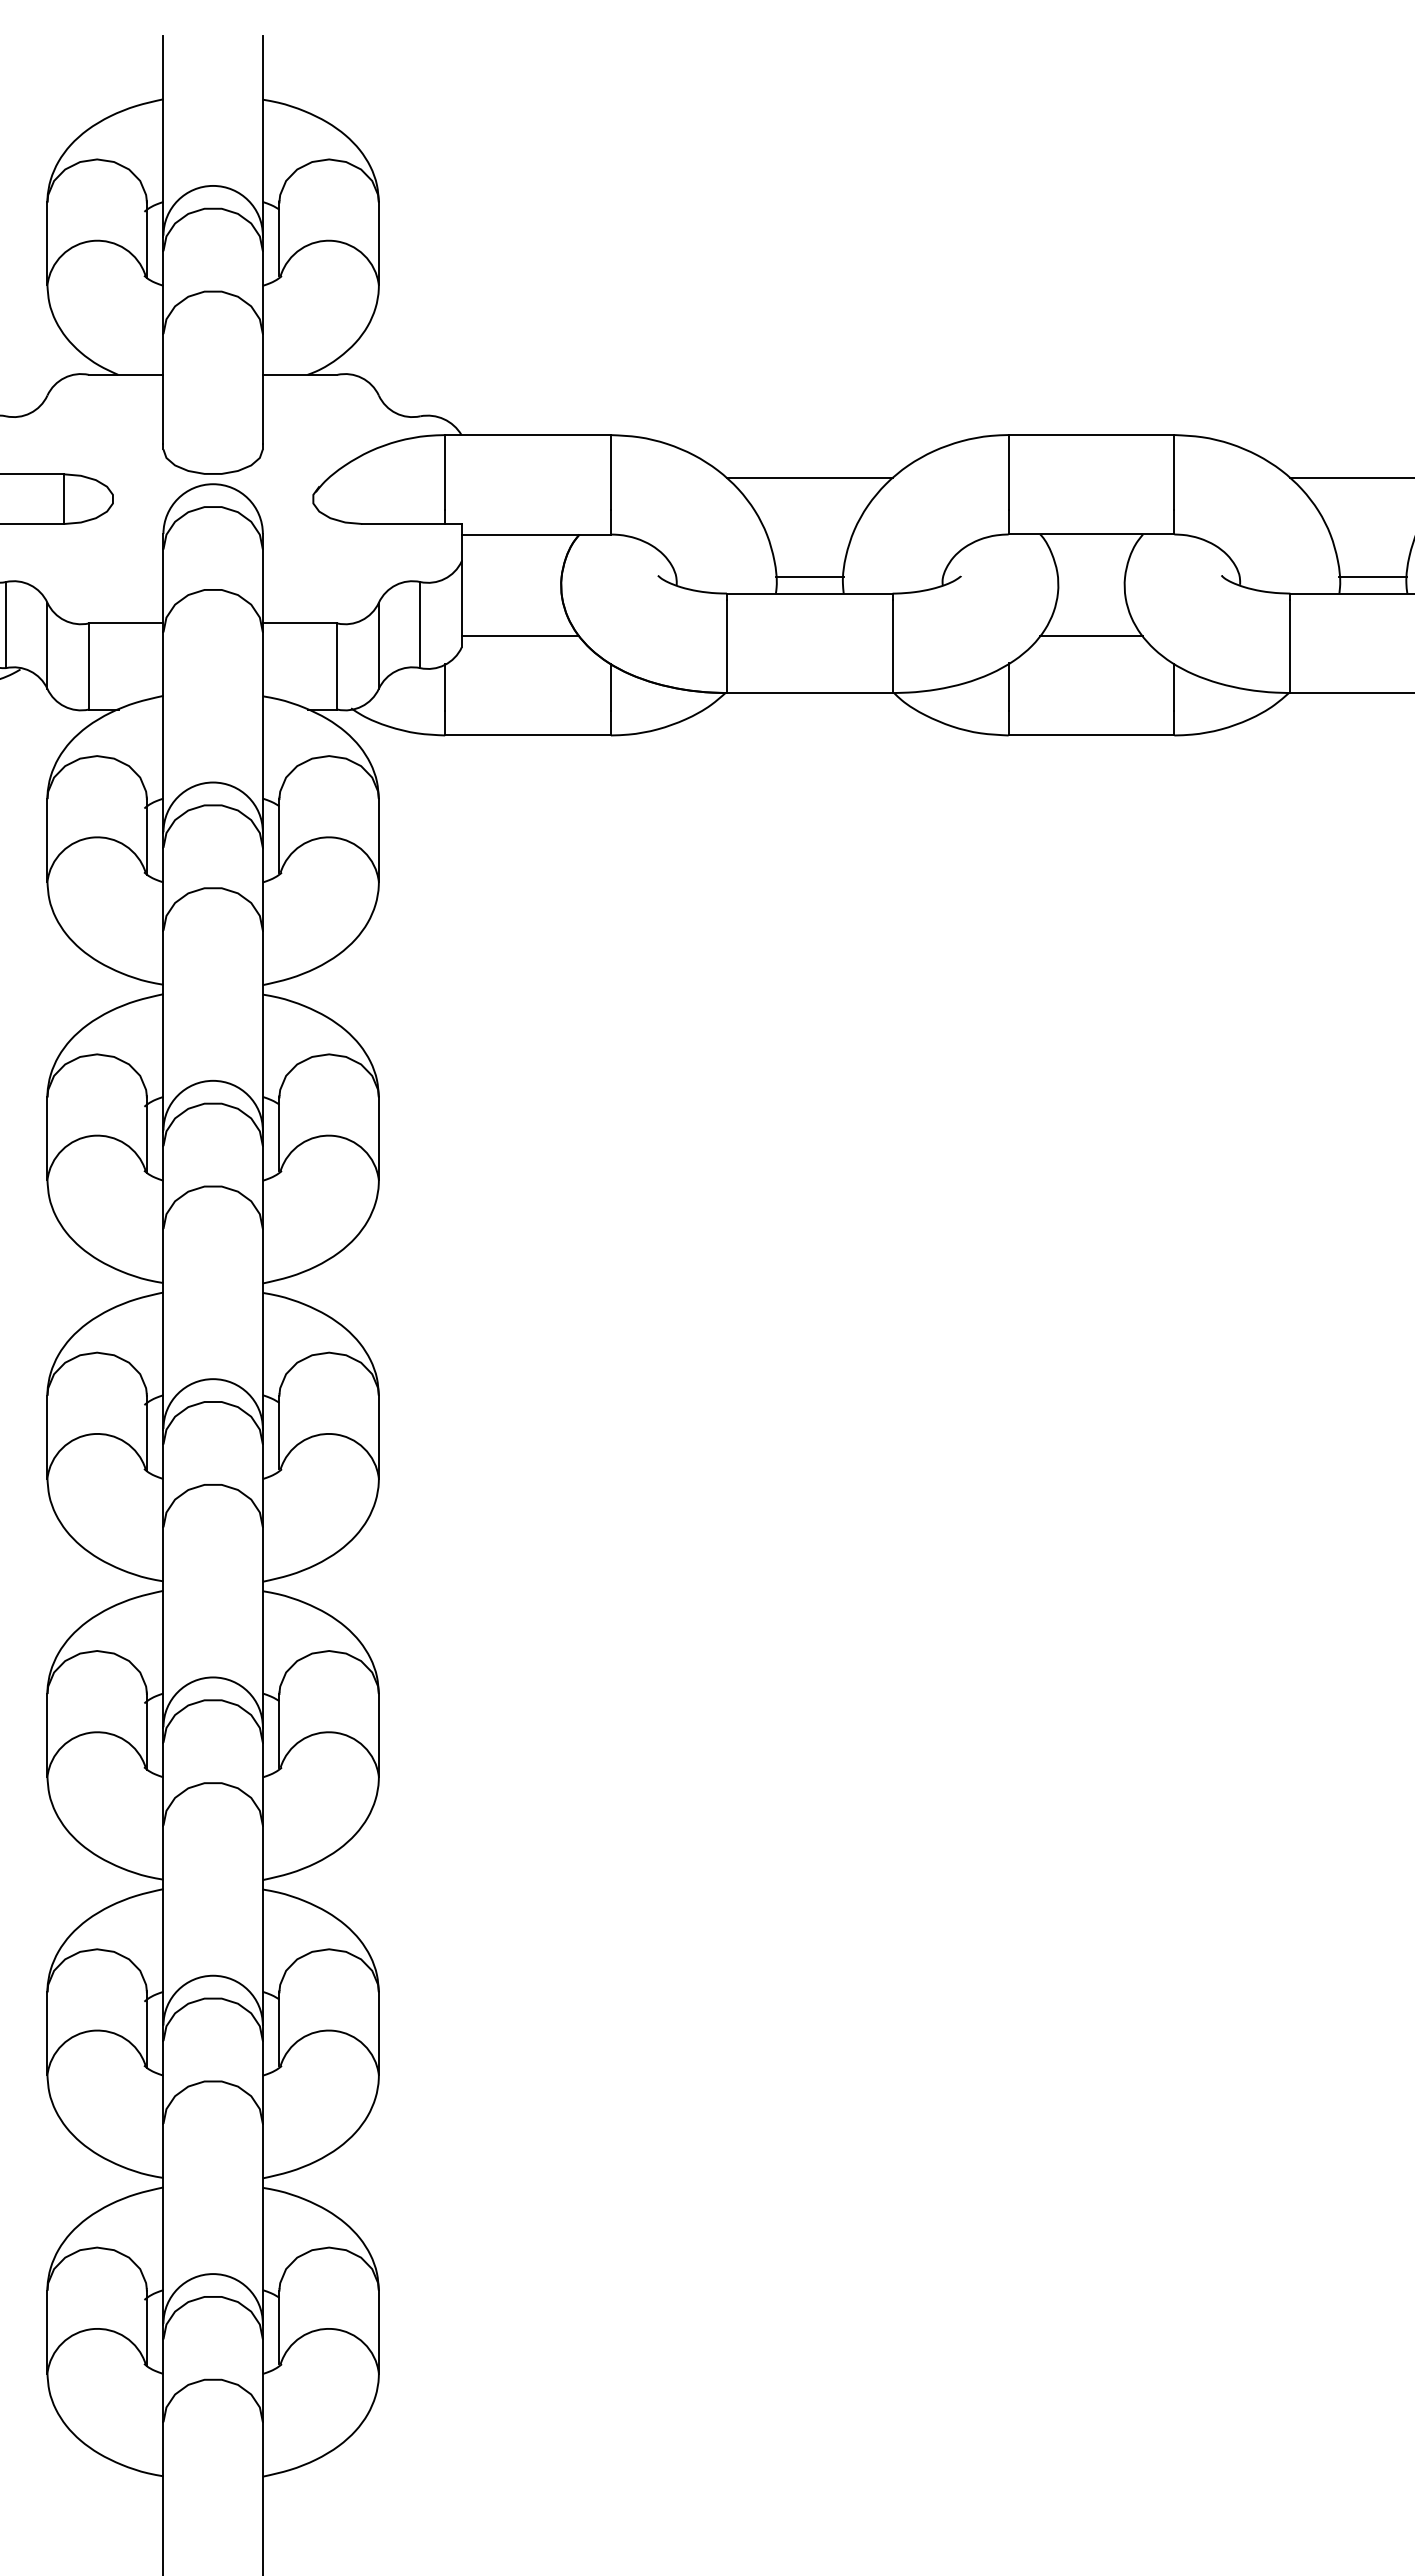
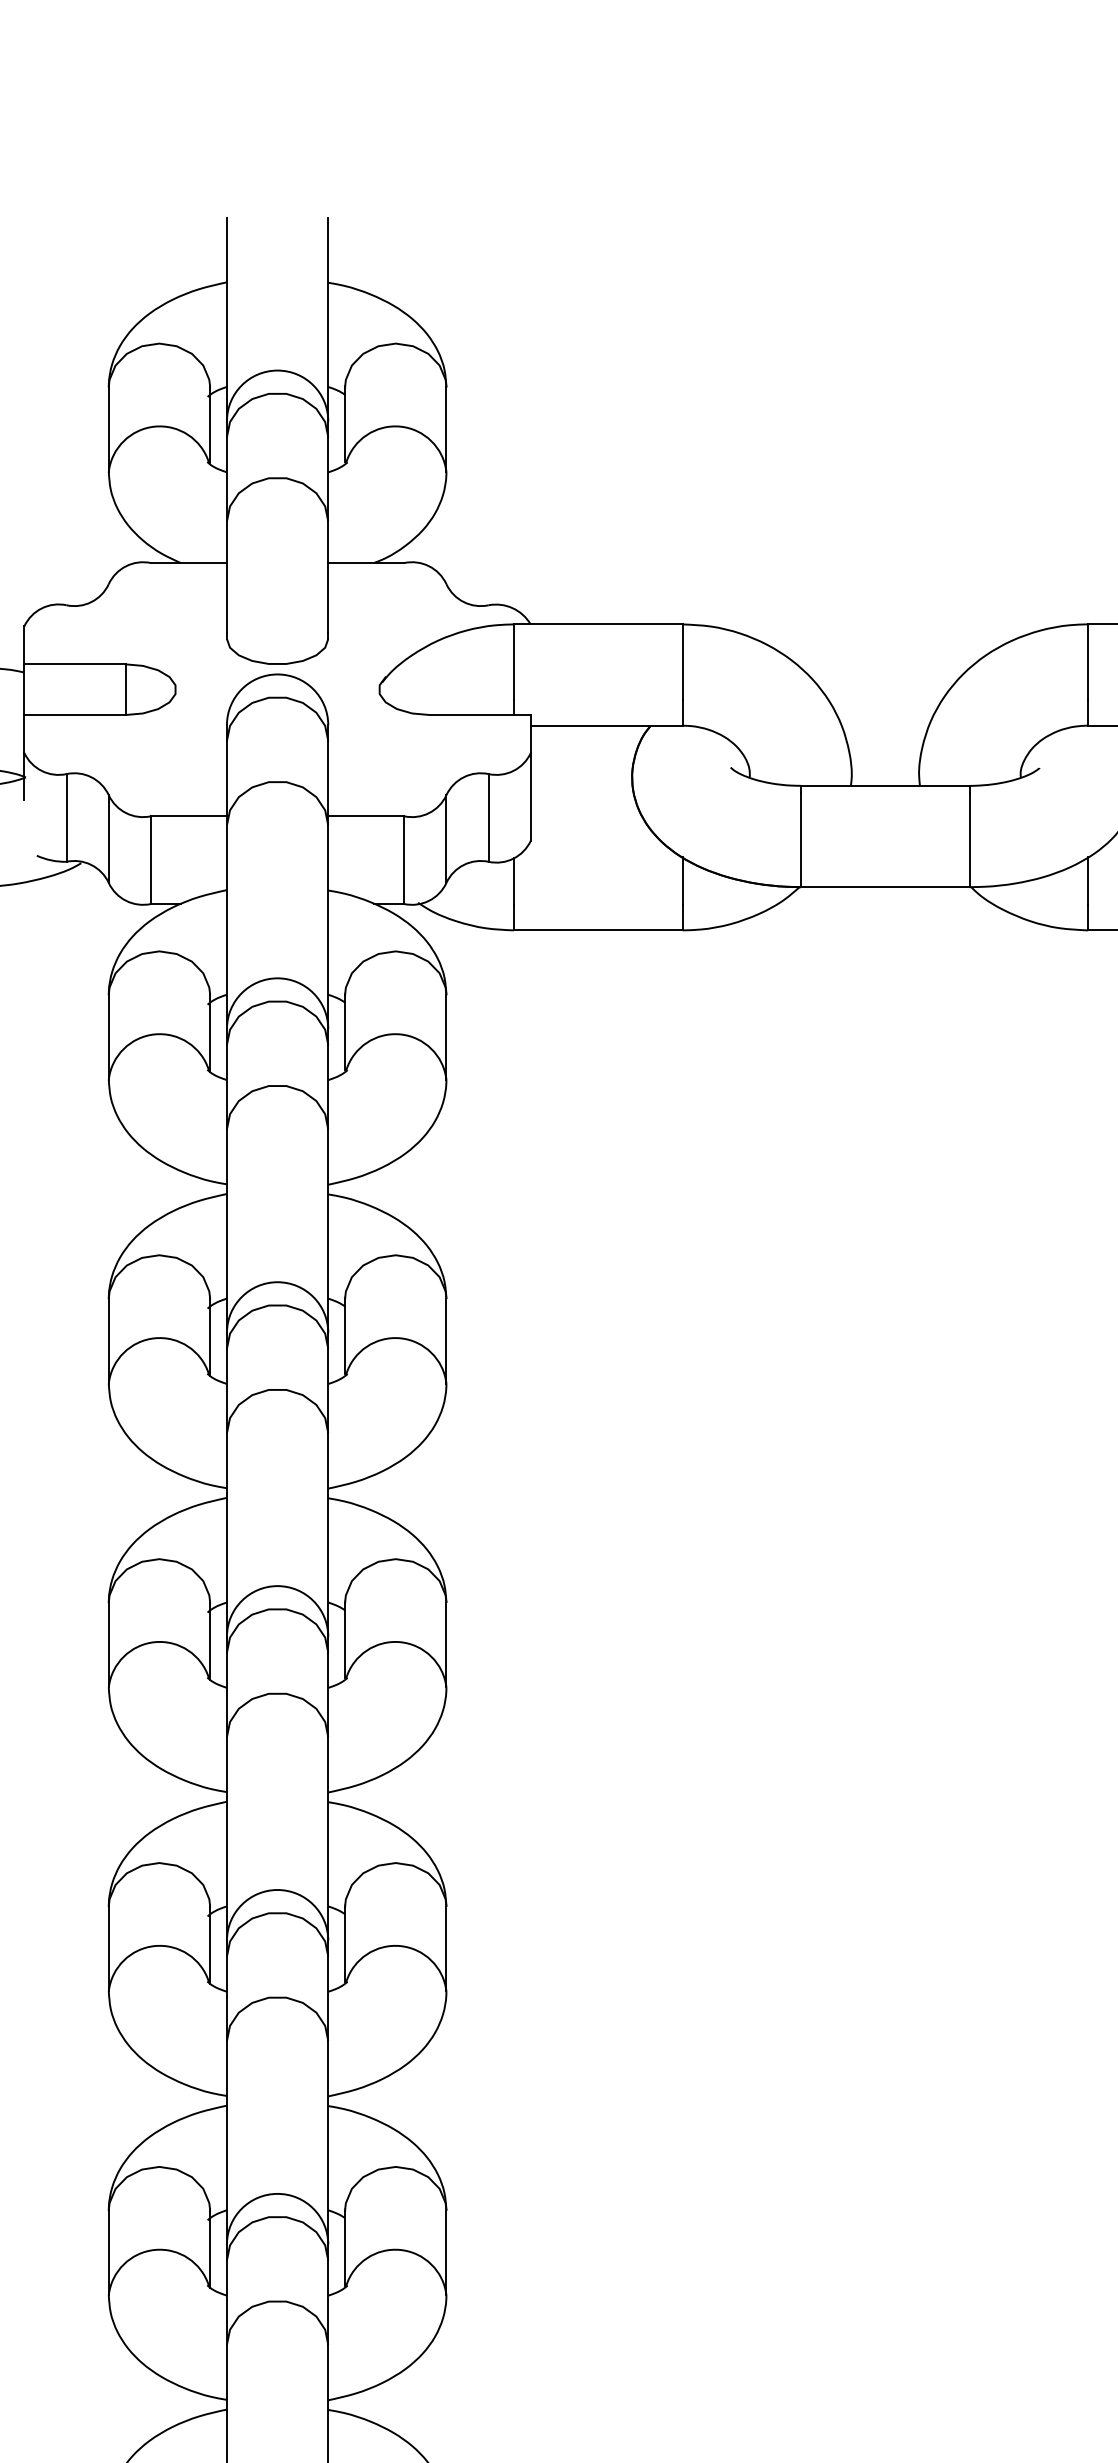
line: (809, 477) -> (885, 667), removed
line: (809, 577) -> (885, 769), removed
line: (520, 636) -> (590, 829), removed

